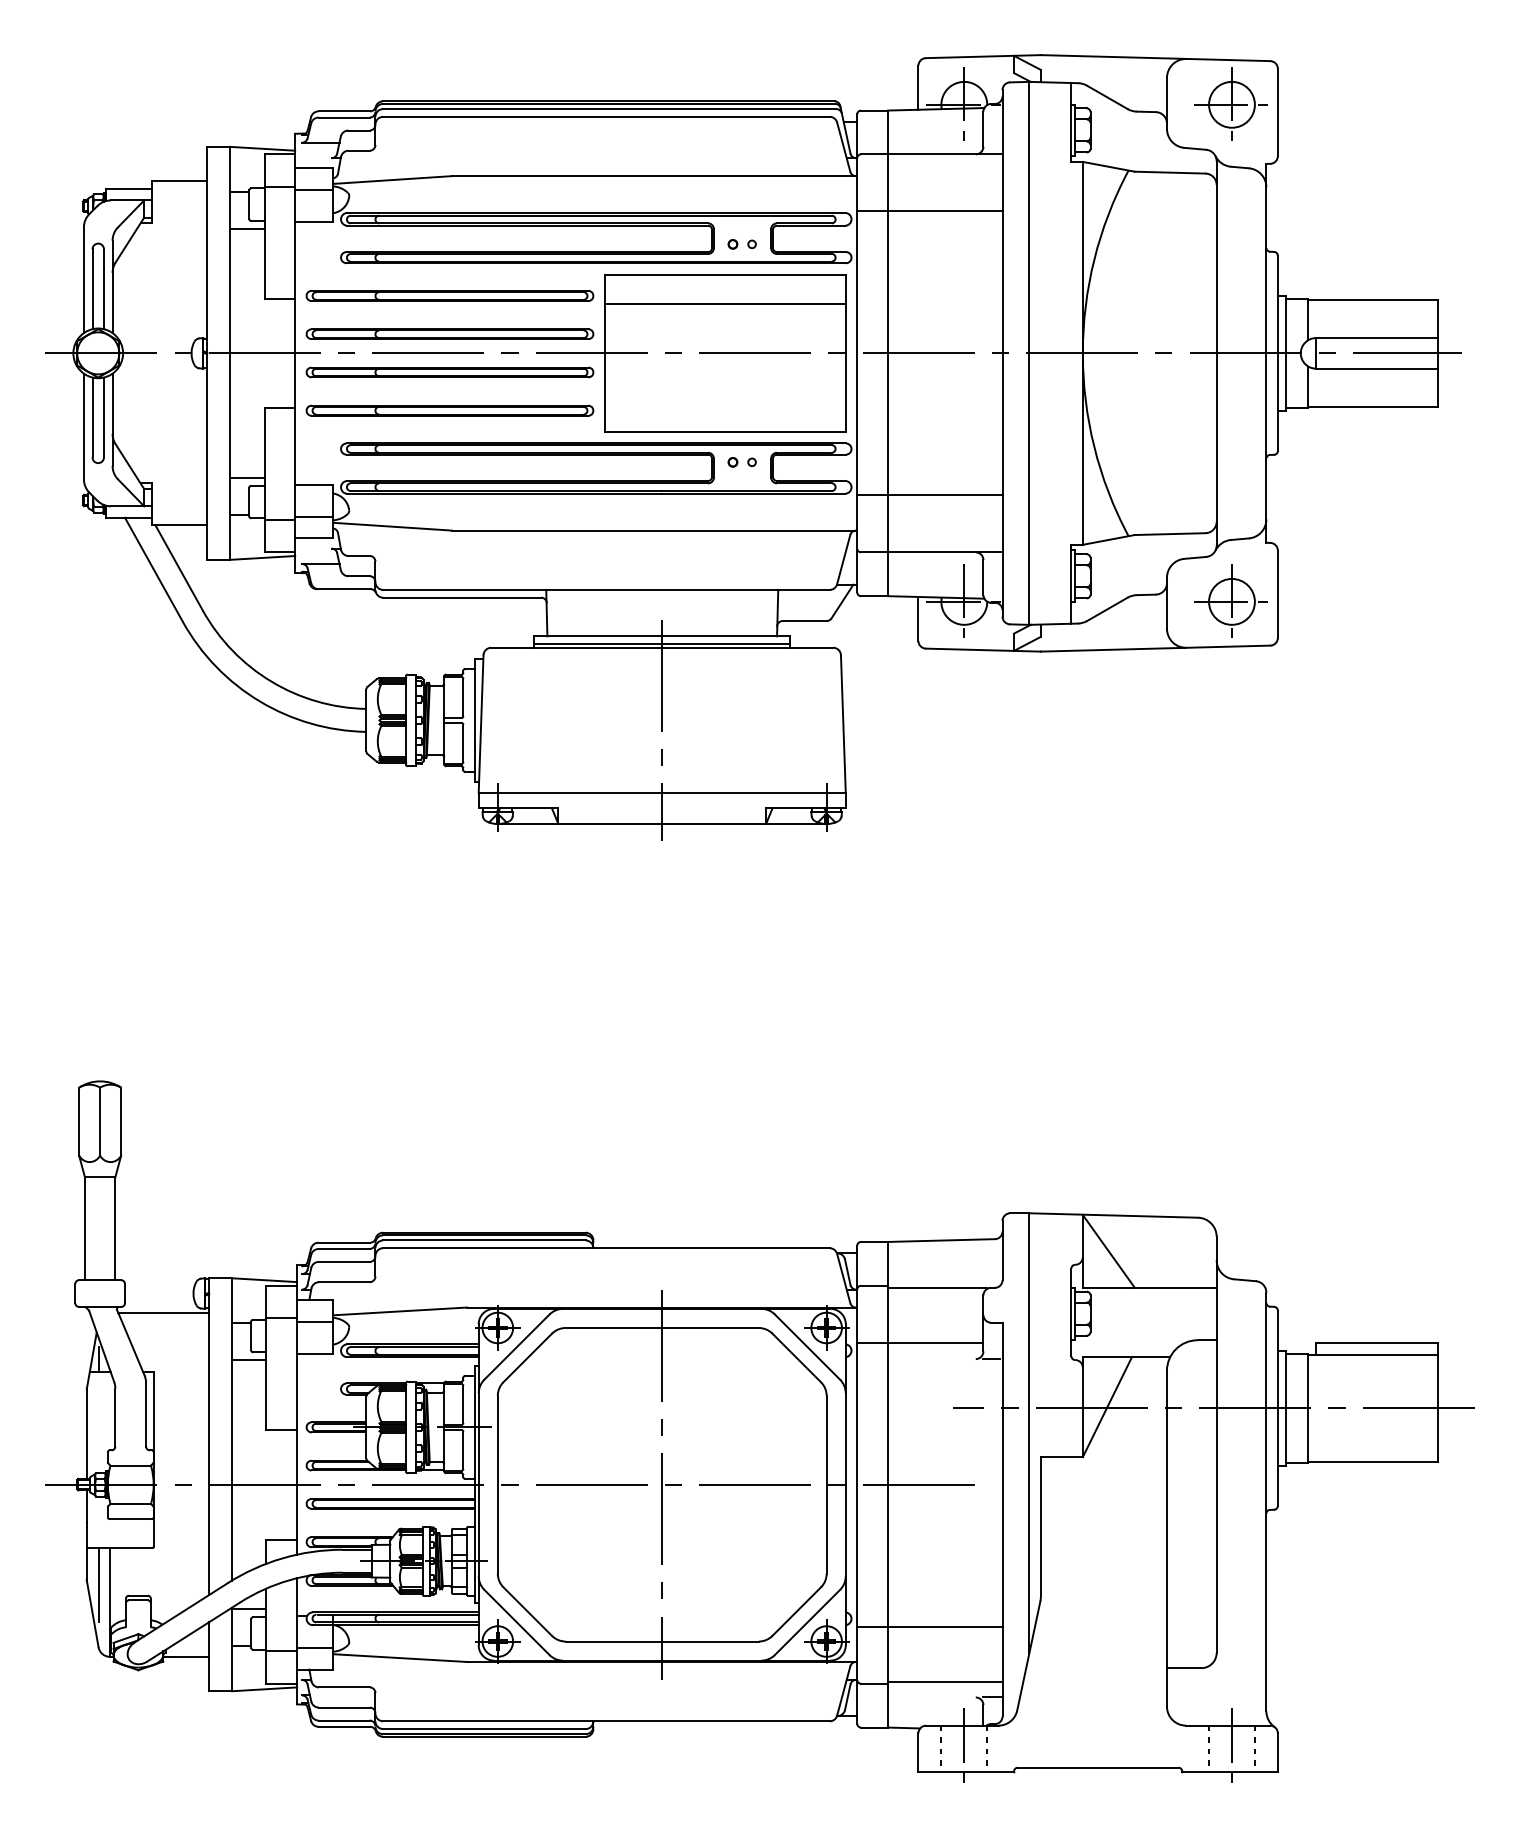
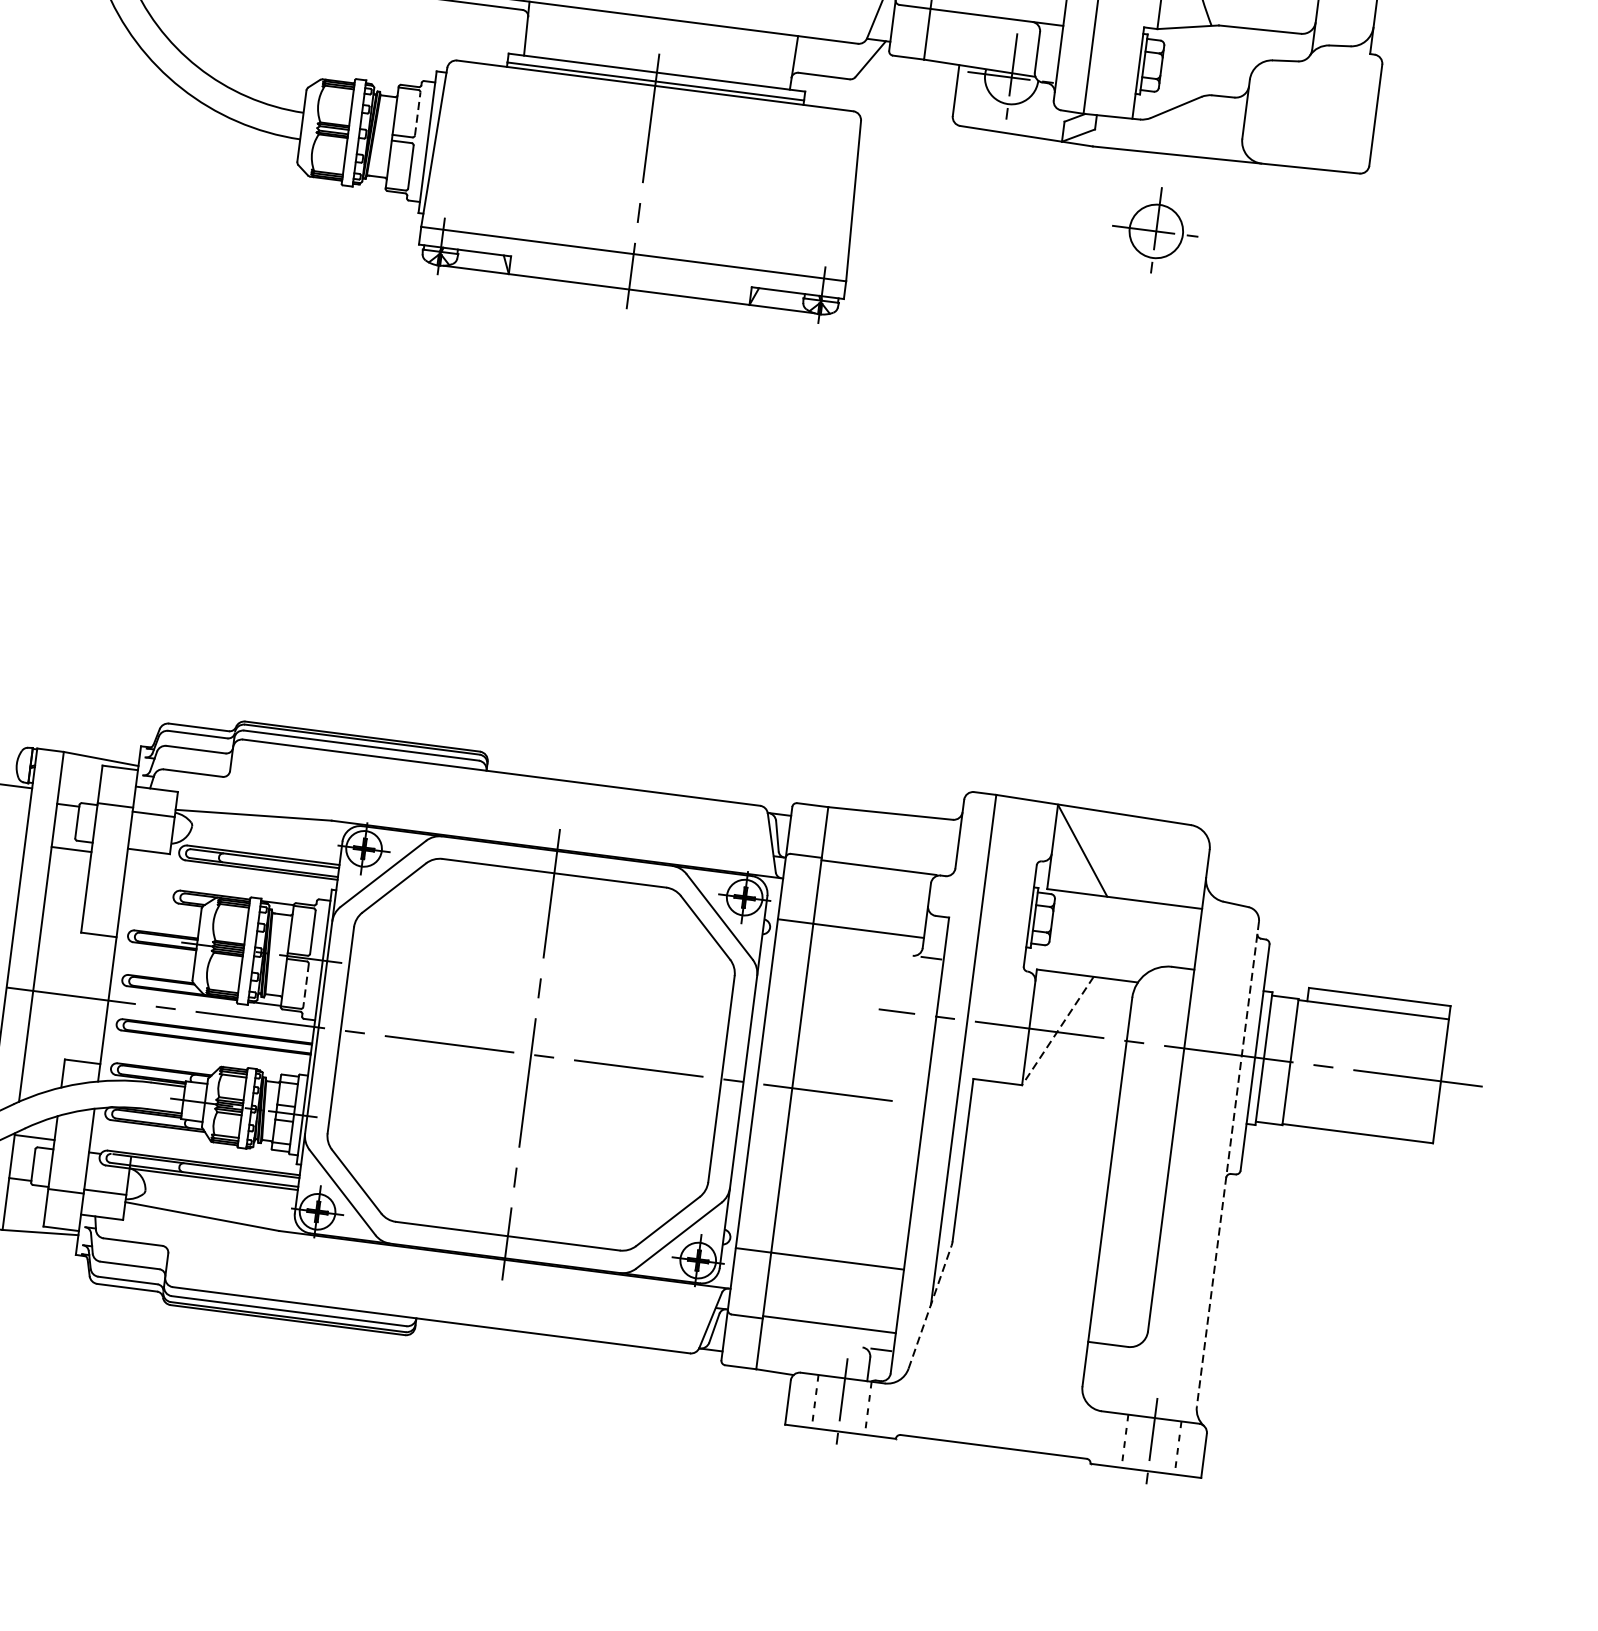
part: (1230, 600) -> (1154, 229), moved
line: (463, 697) -> (417, 113), solid -> dashed
line: (1107, 1407) -> (1058, 1031), solid -> dashed
line: (463, 1450) -> (306, 985), solid -> dashed
line: (1266, 1502) -> (1227, 1164), solid -> dashed
line: (1028, 1655) -> (929, 1306), solid -> dashed

